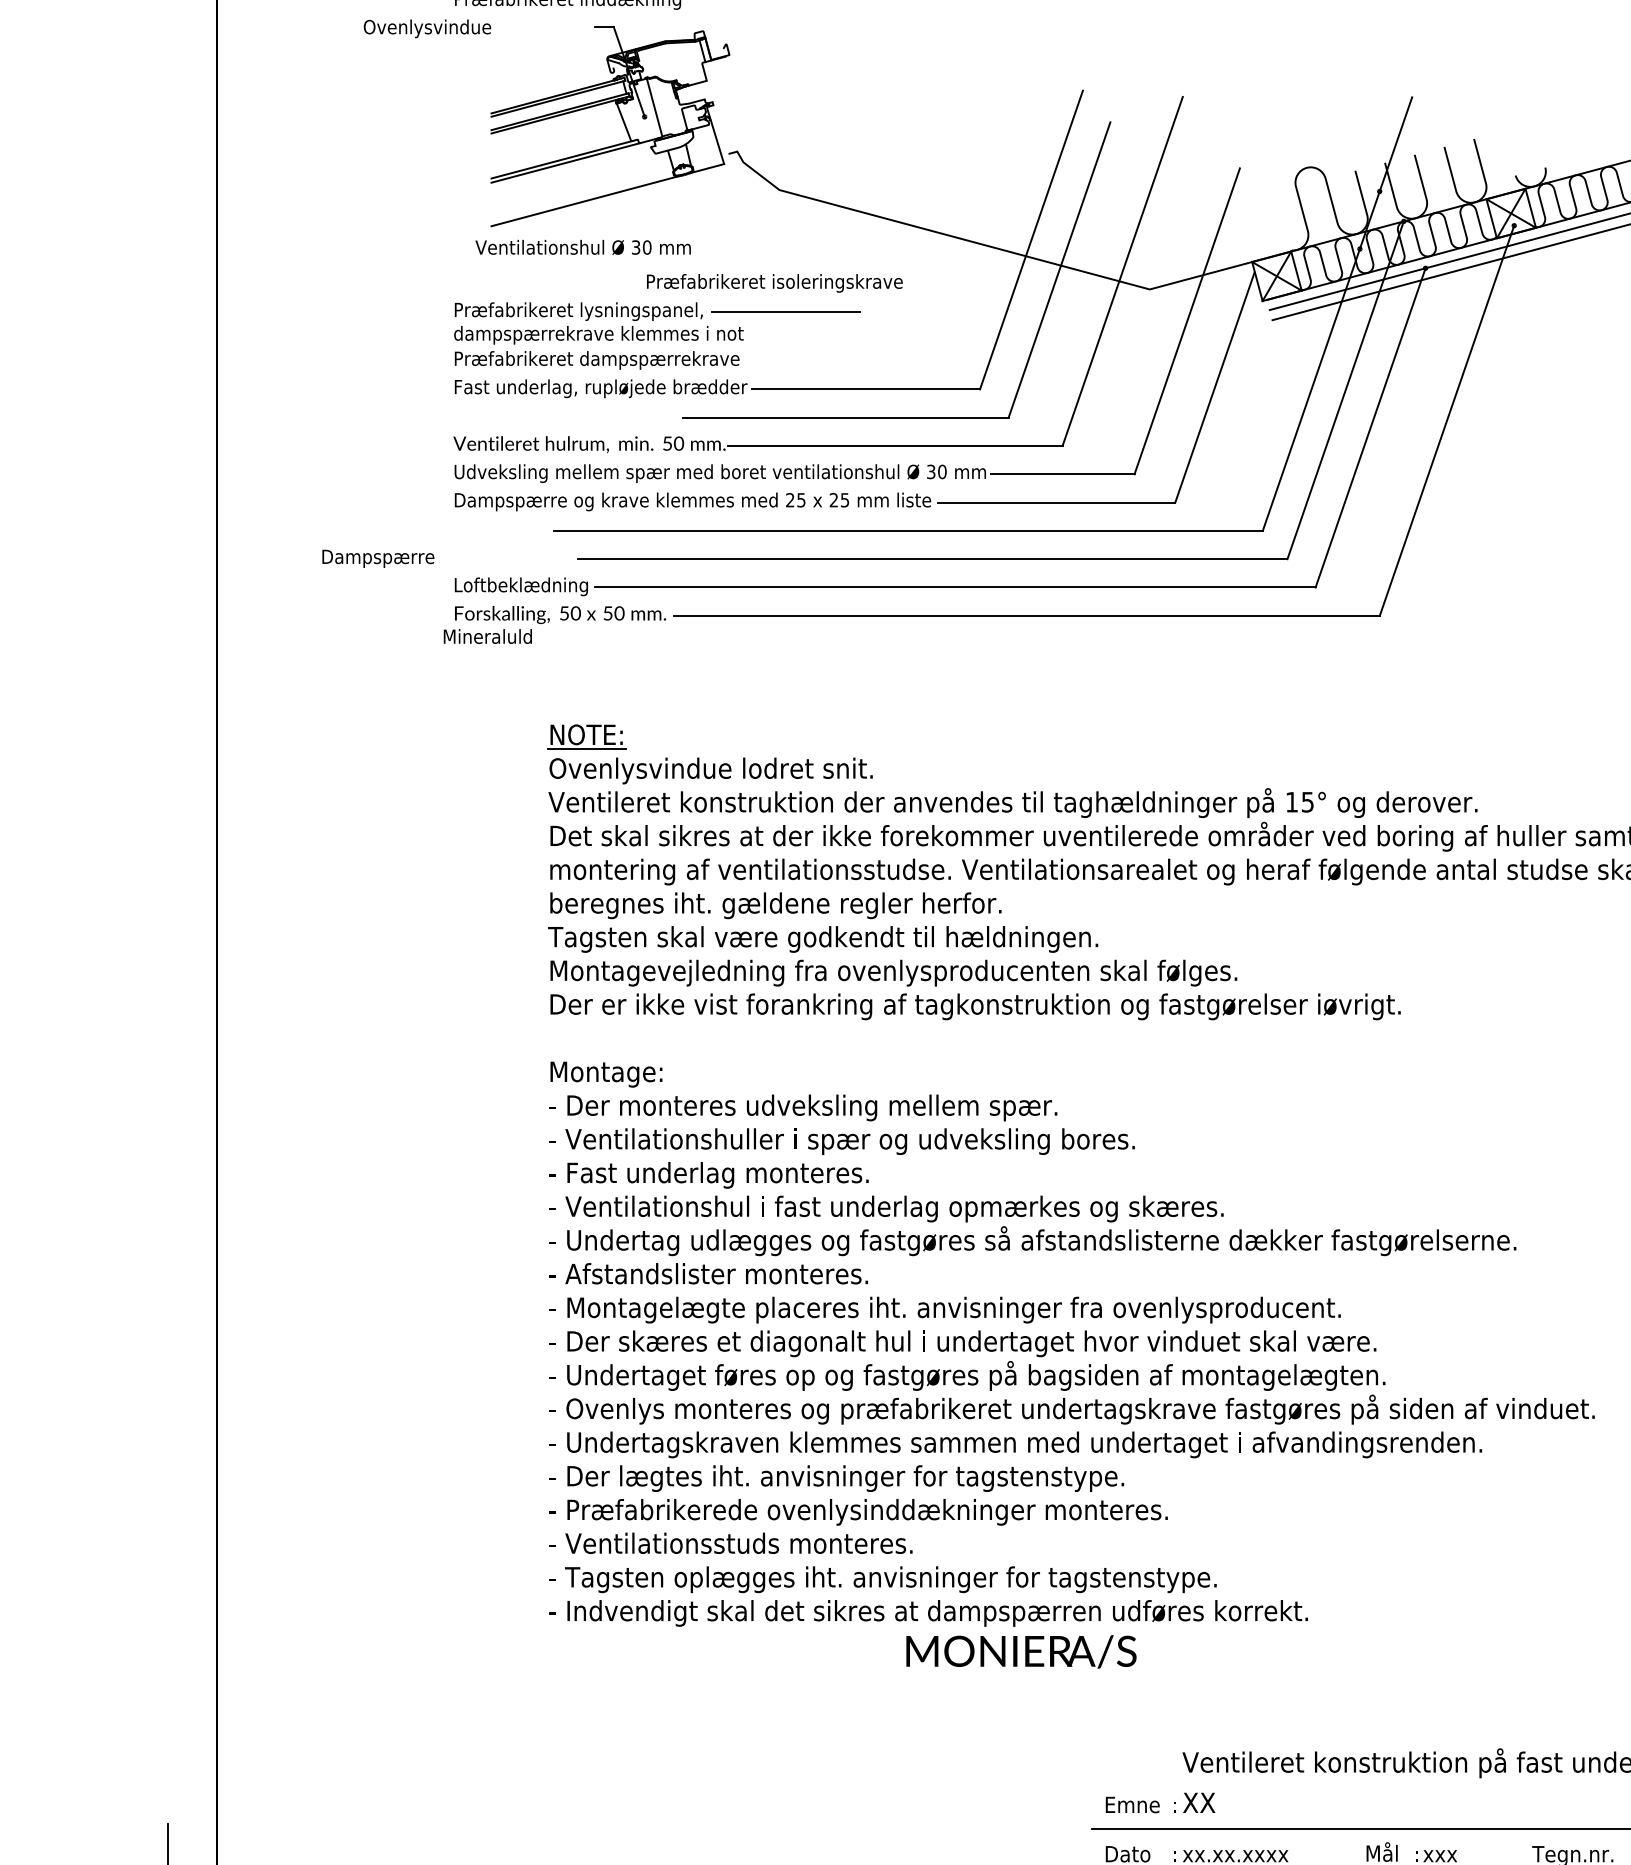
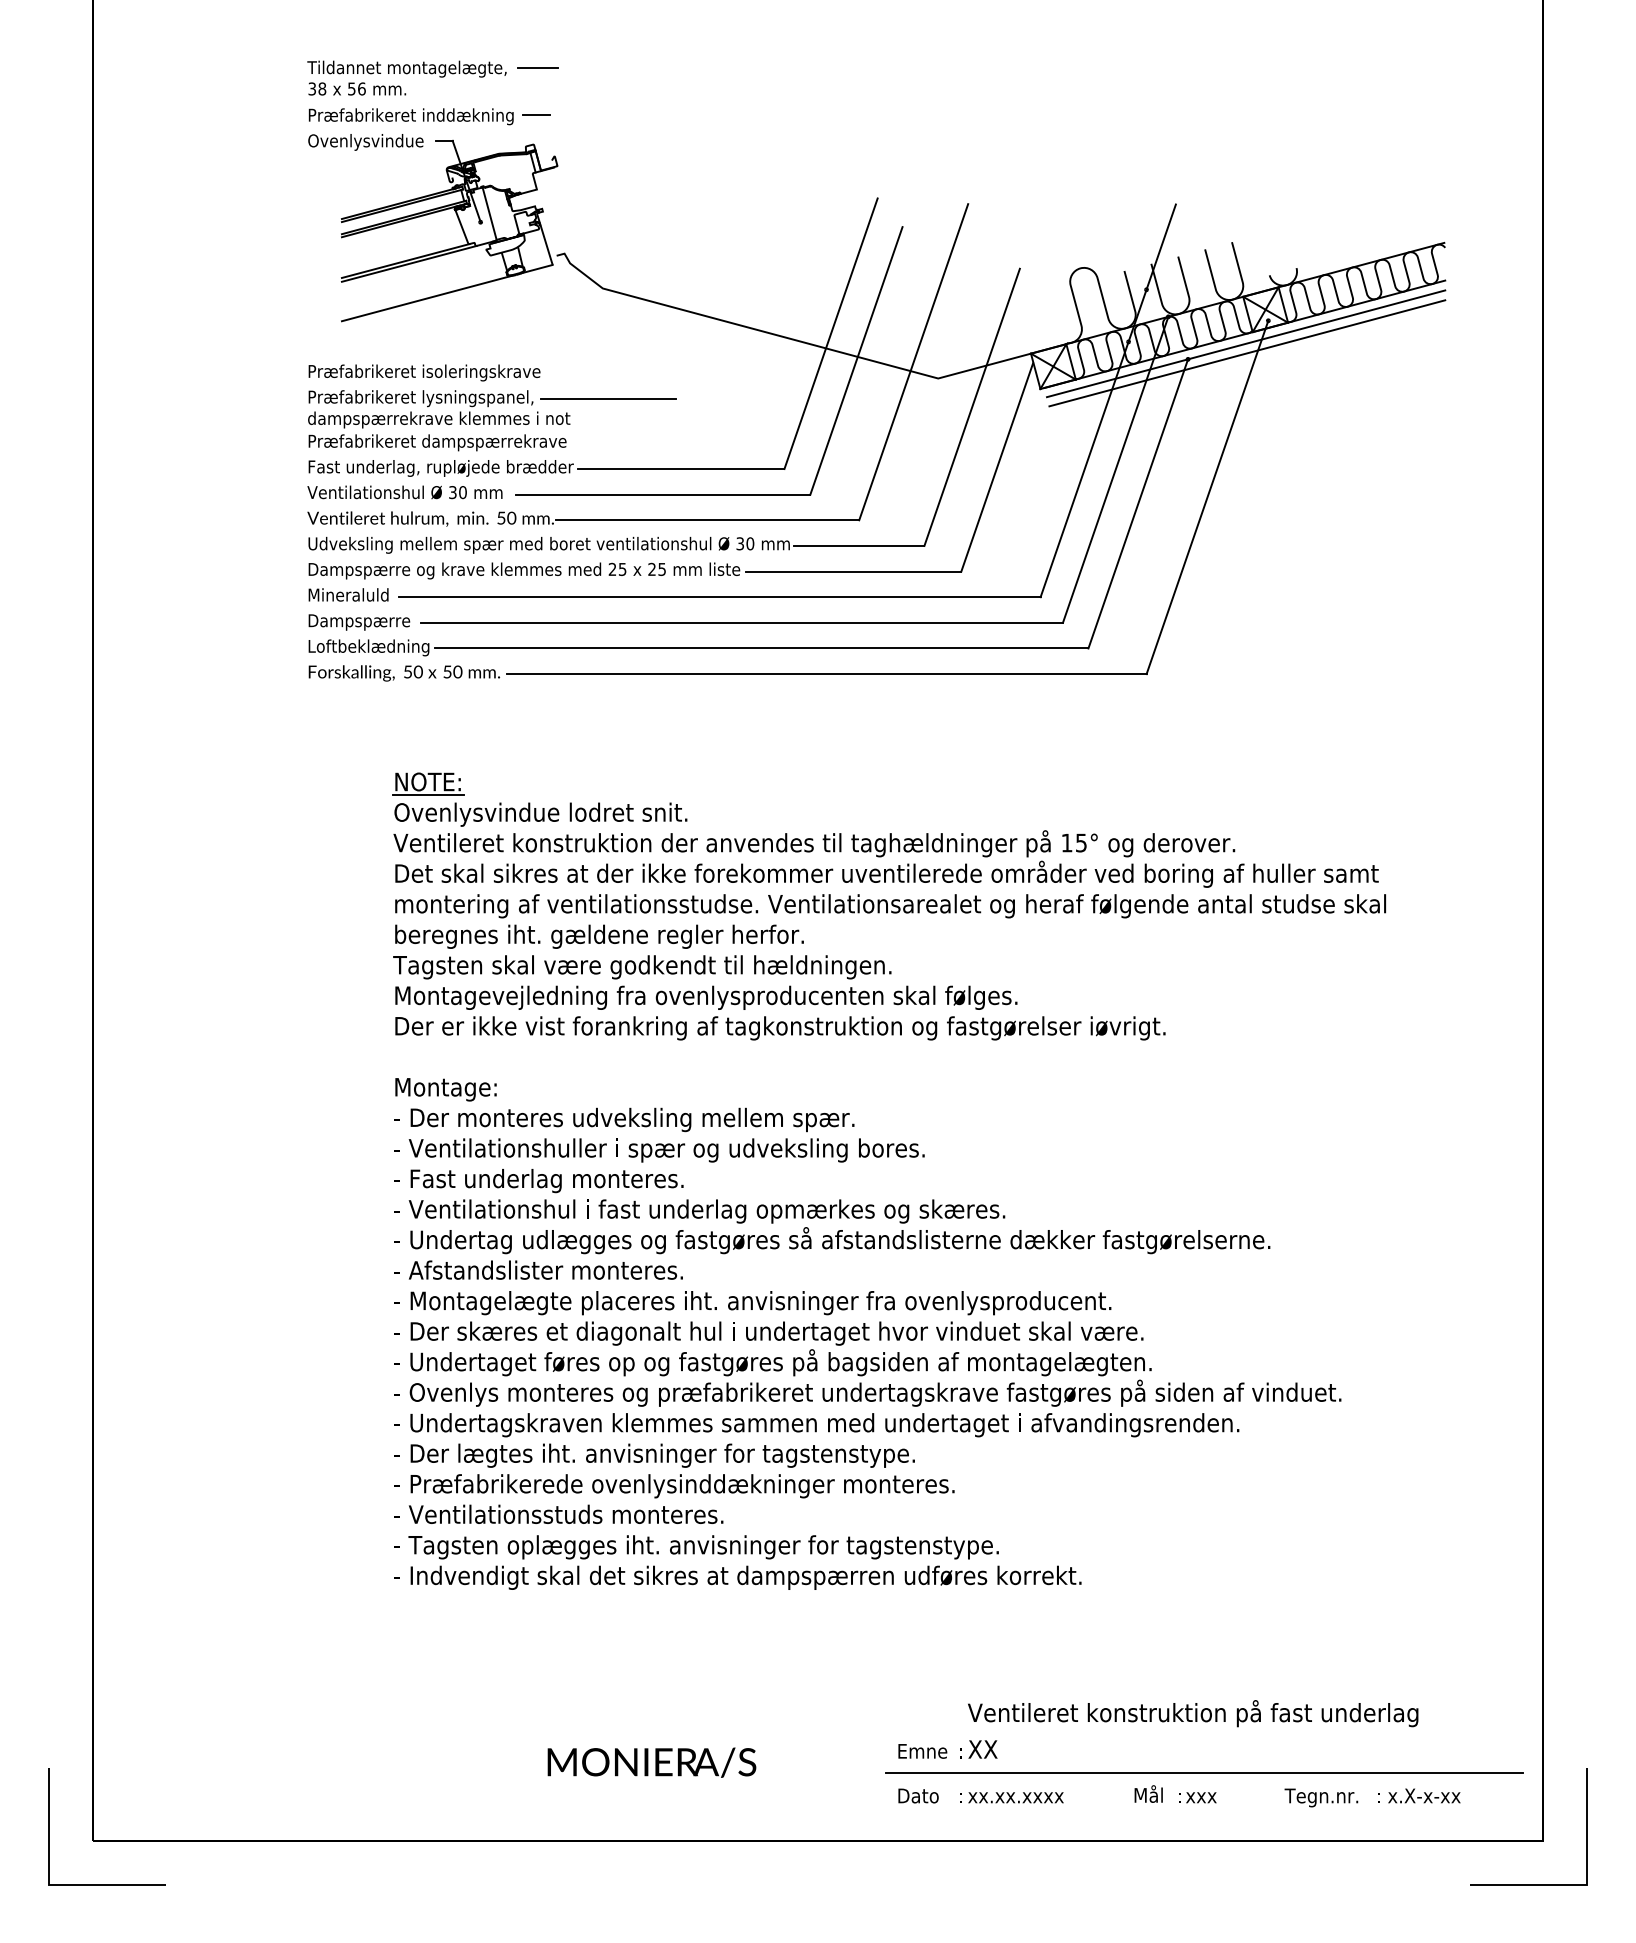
text: (427, 28) -> (365, 142), moved
text: (582, 247) -> (404, 492), moved
text: (774, 282) -> (424, 372), moved
text: (378, 558) -> (359, 622), moved
text: (487, 636) -> (348, 594), moved
text: (1020, 1651) -> (651, 1762), moved

